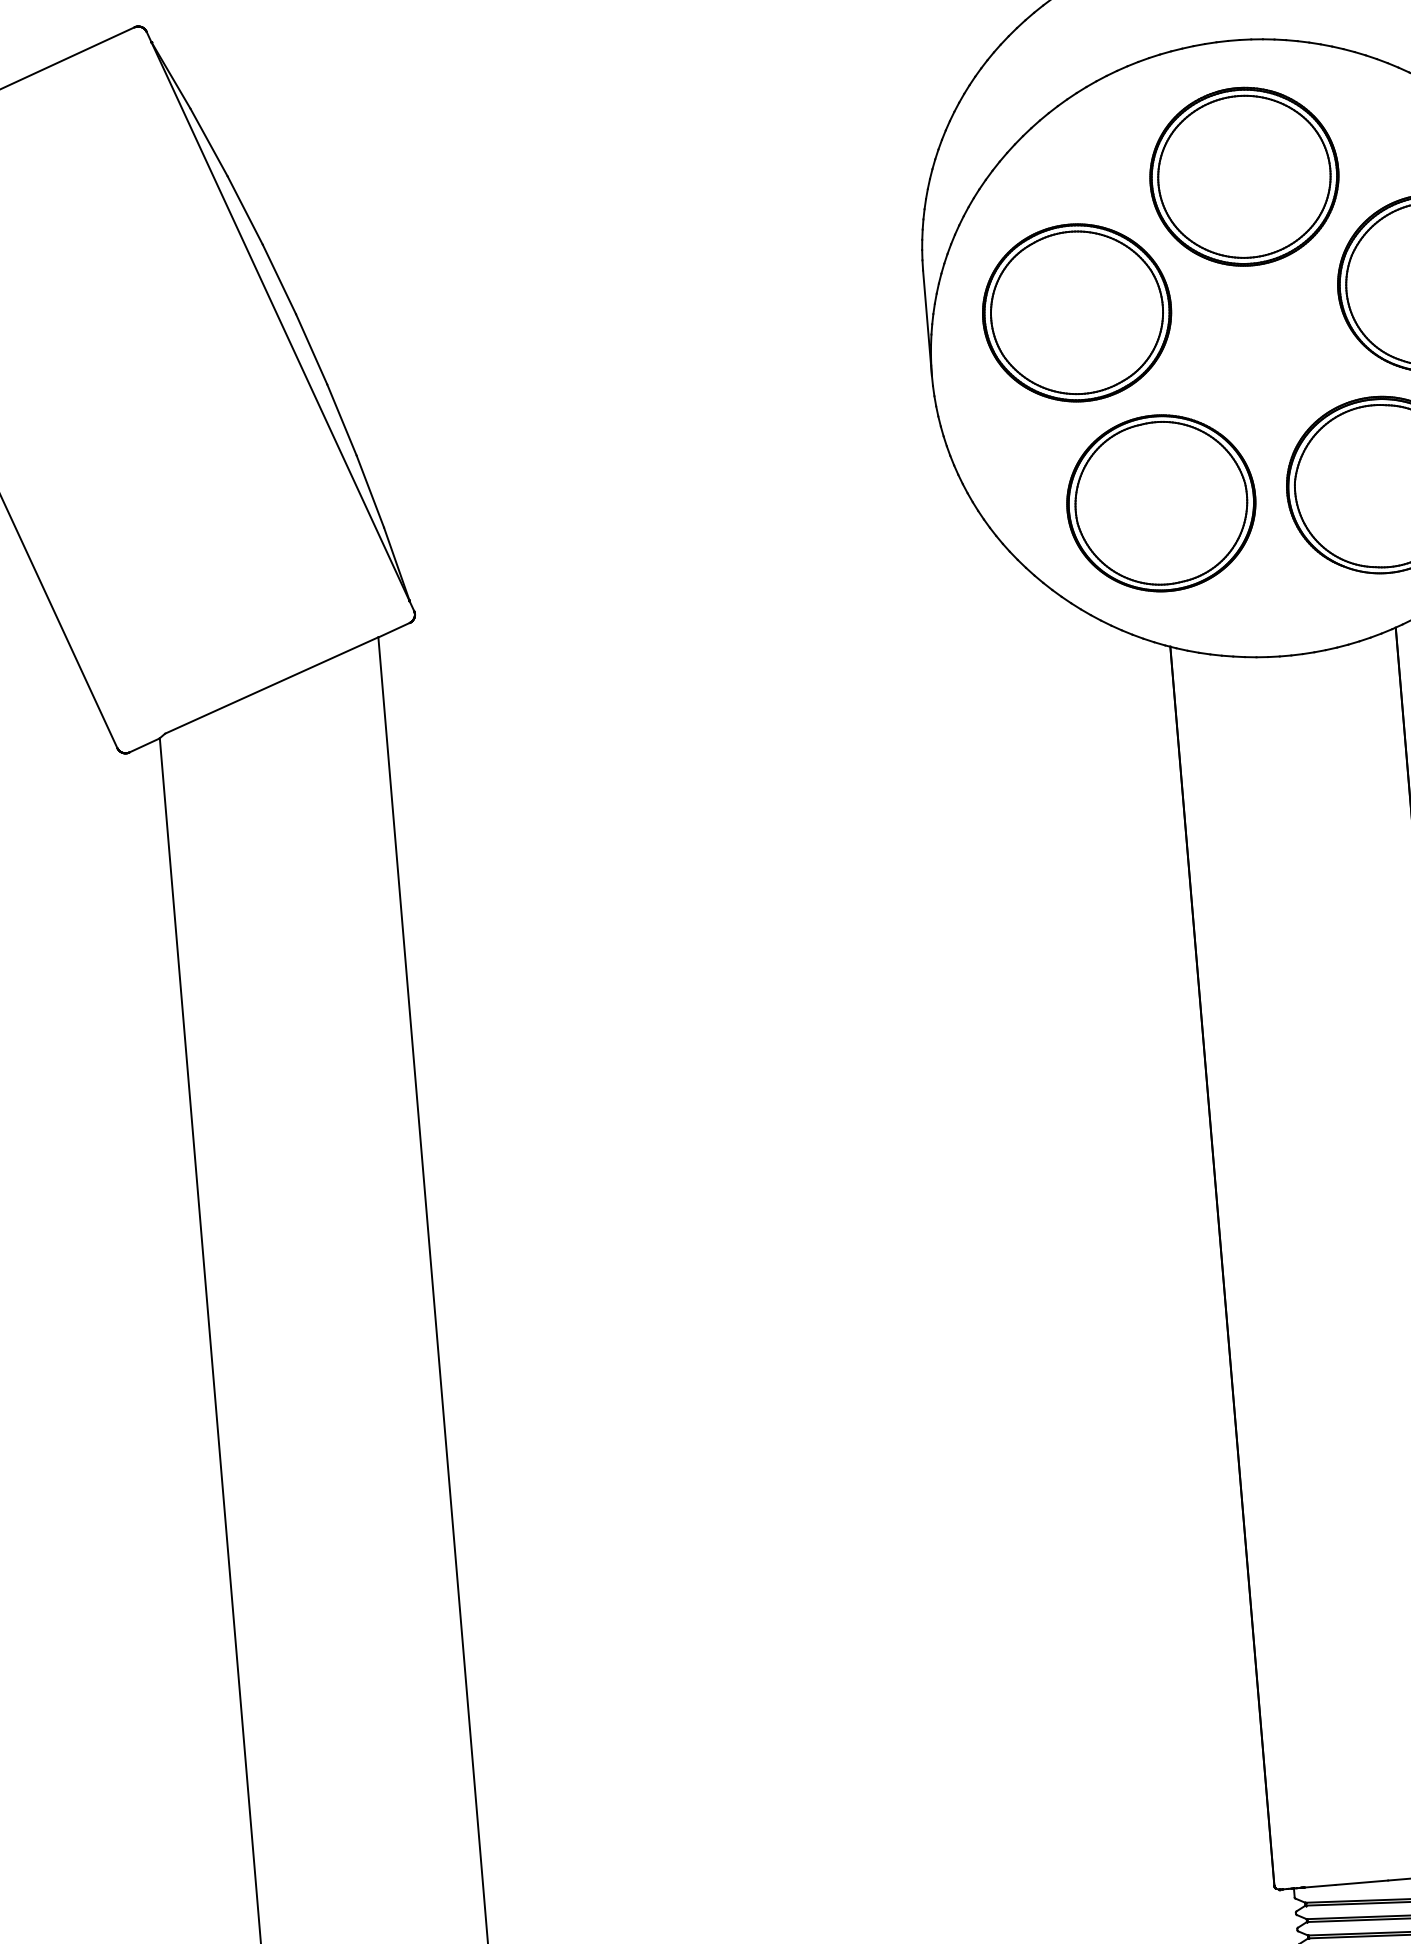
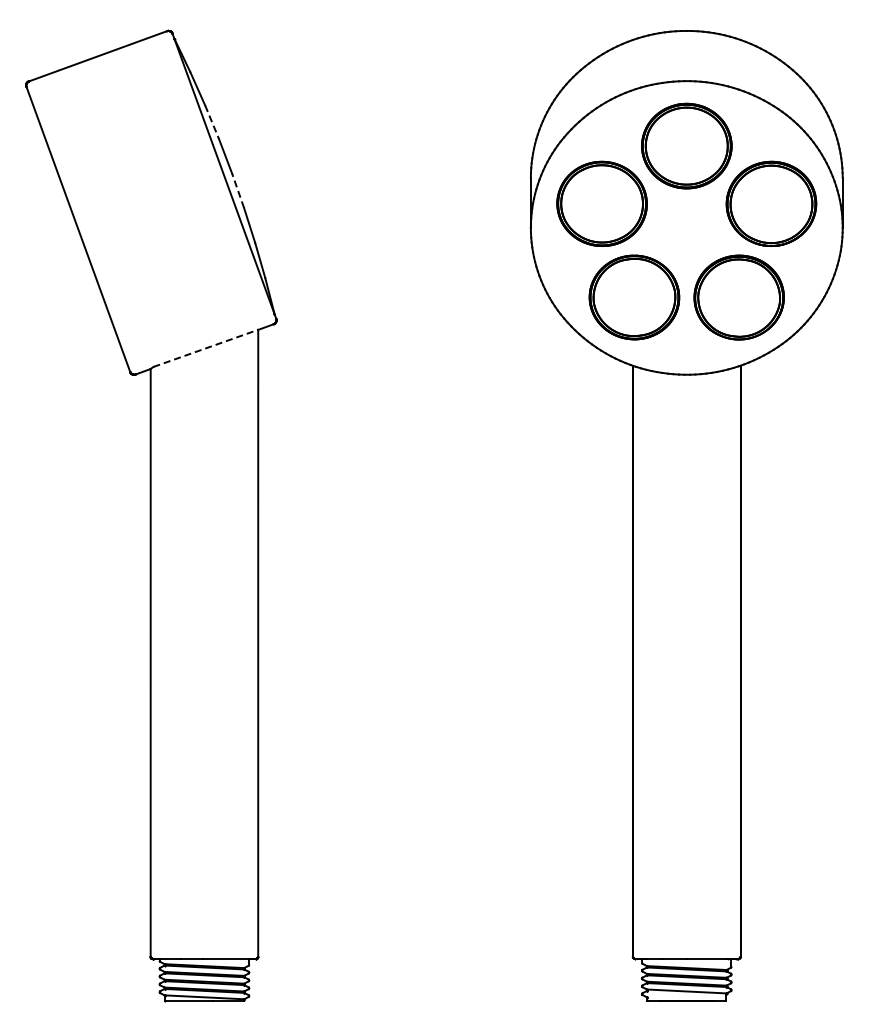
line: (245, 210) -> (212, 122), solid -> dashed
line: (310, 348) -> (237, 190), solid -> dashed
line: (271, 685) -> (205, 348), solid -> dashed

